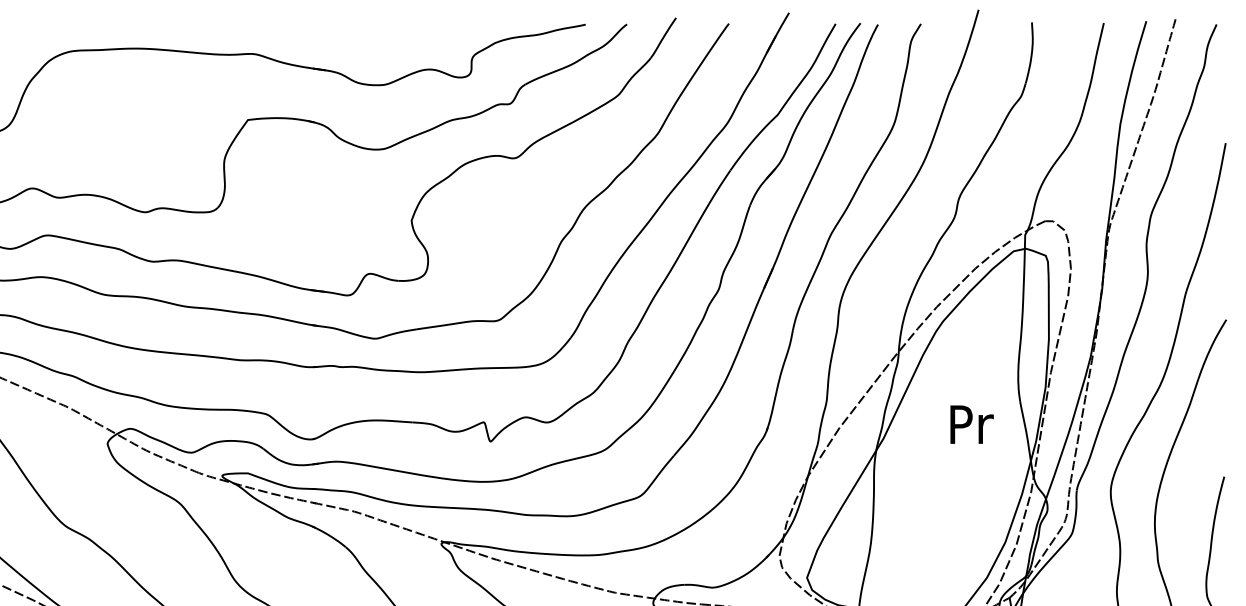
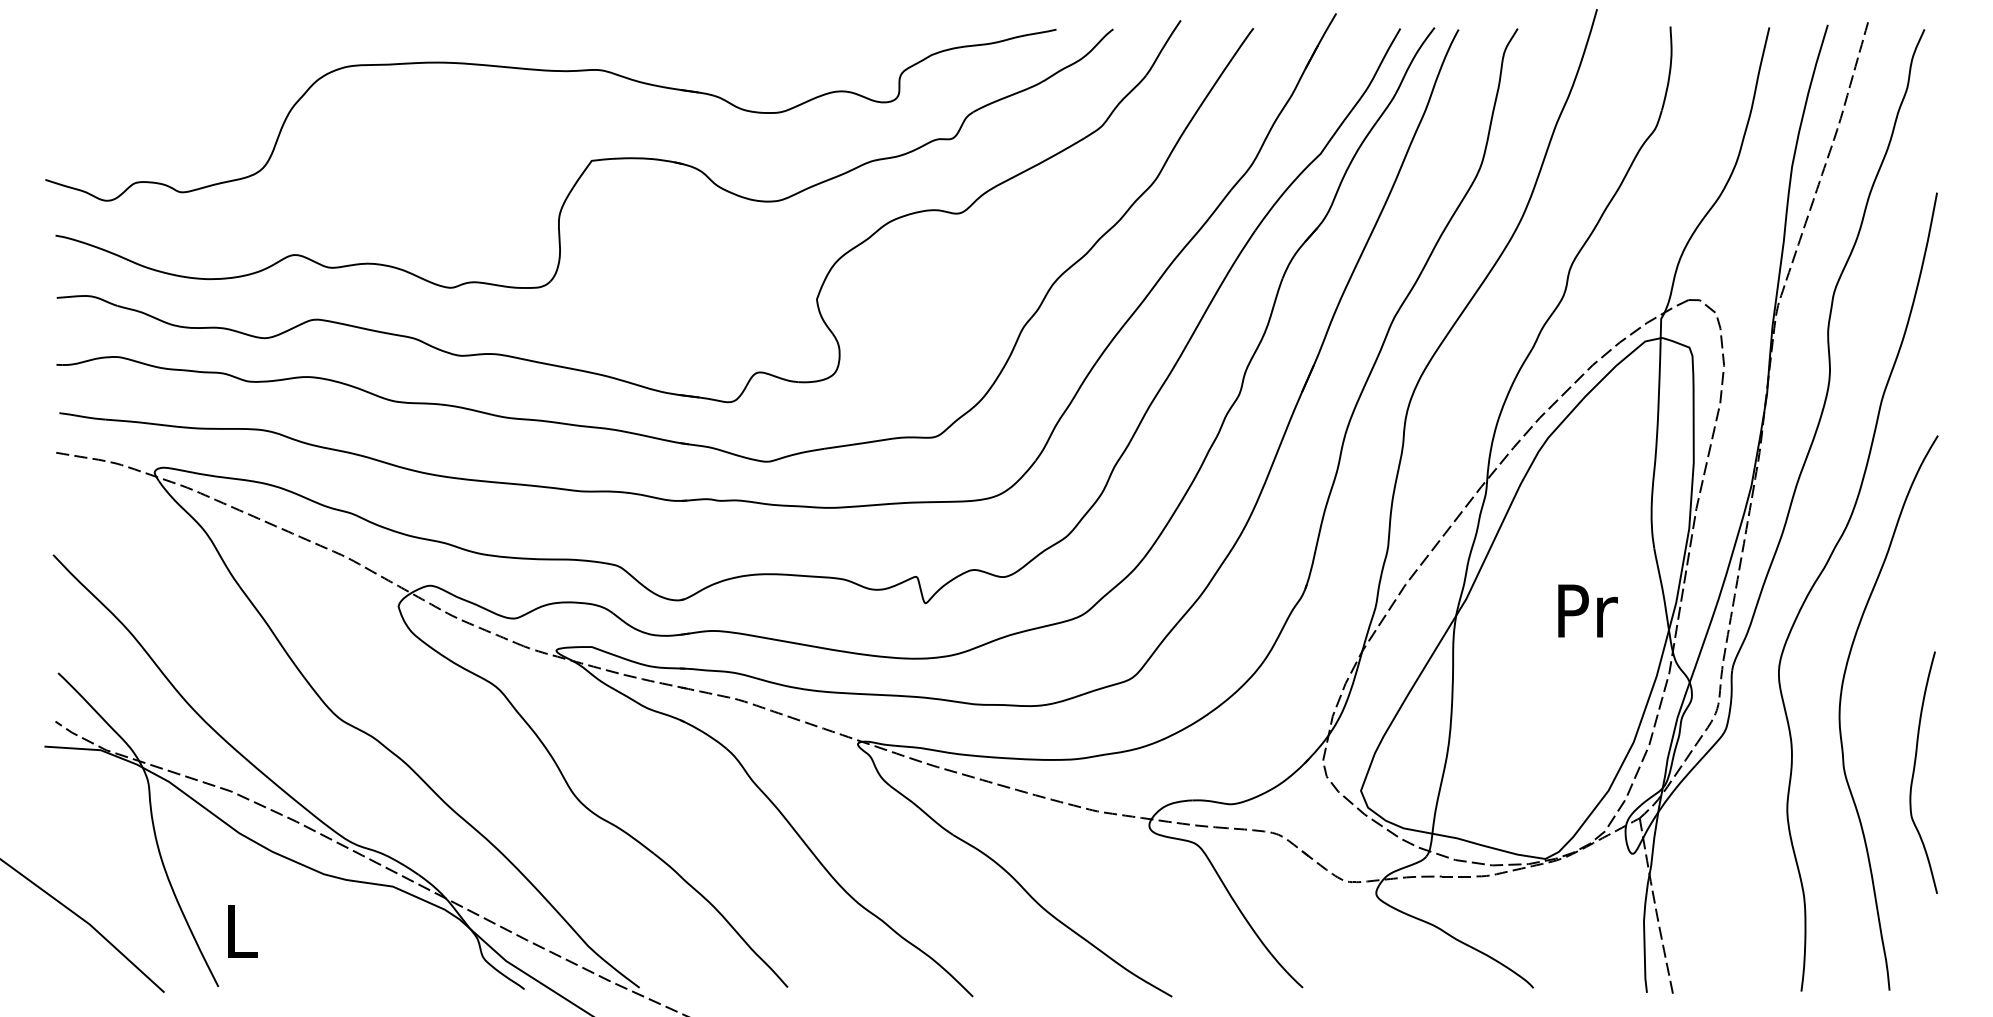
text: (971, 424) -> (1587, 610), moved

